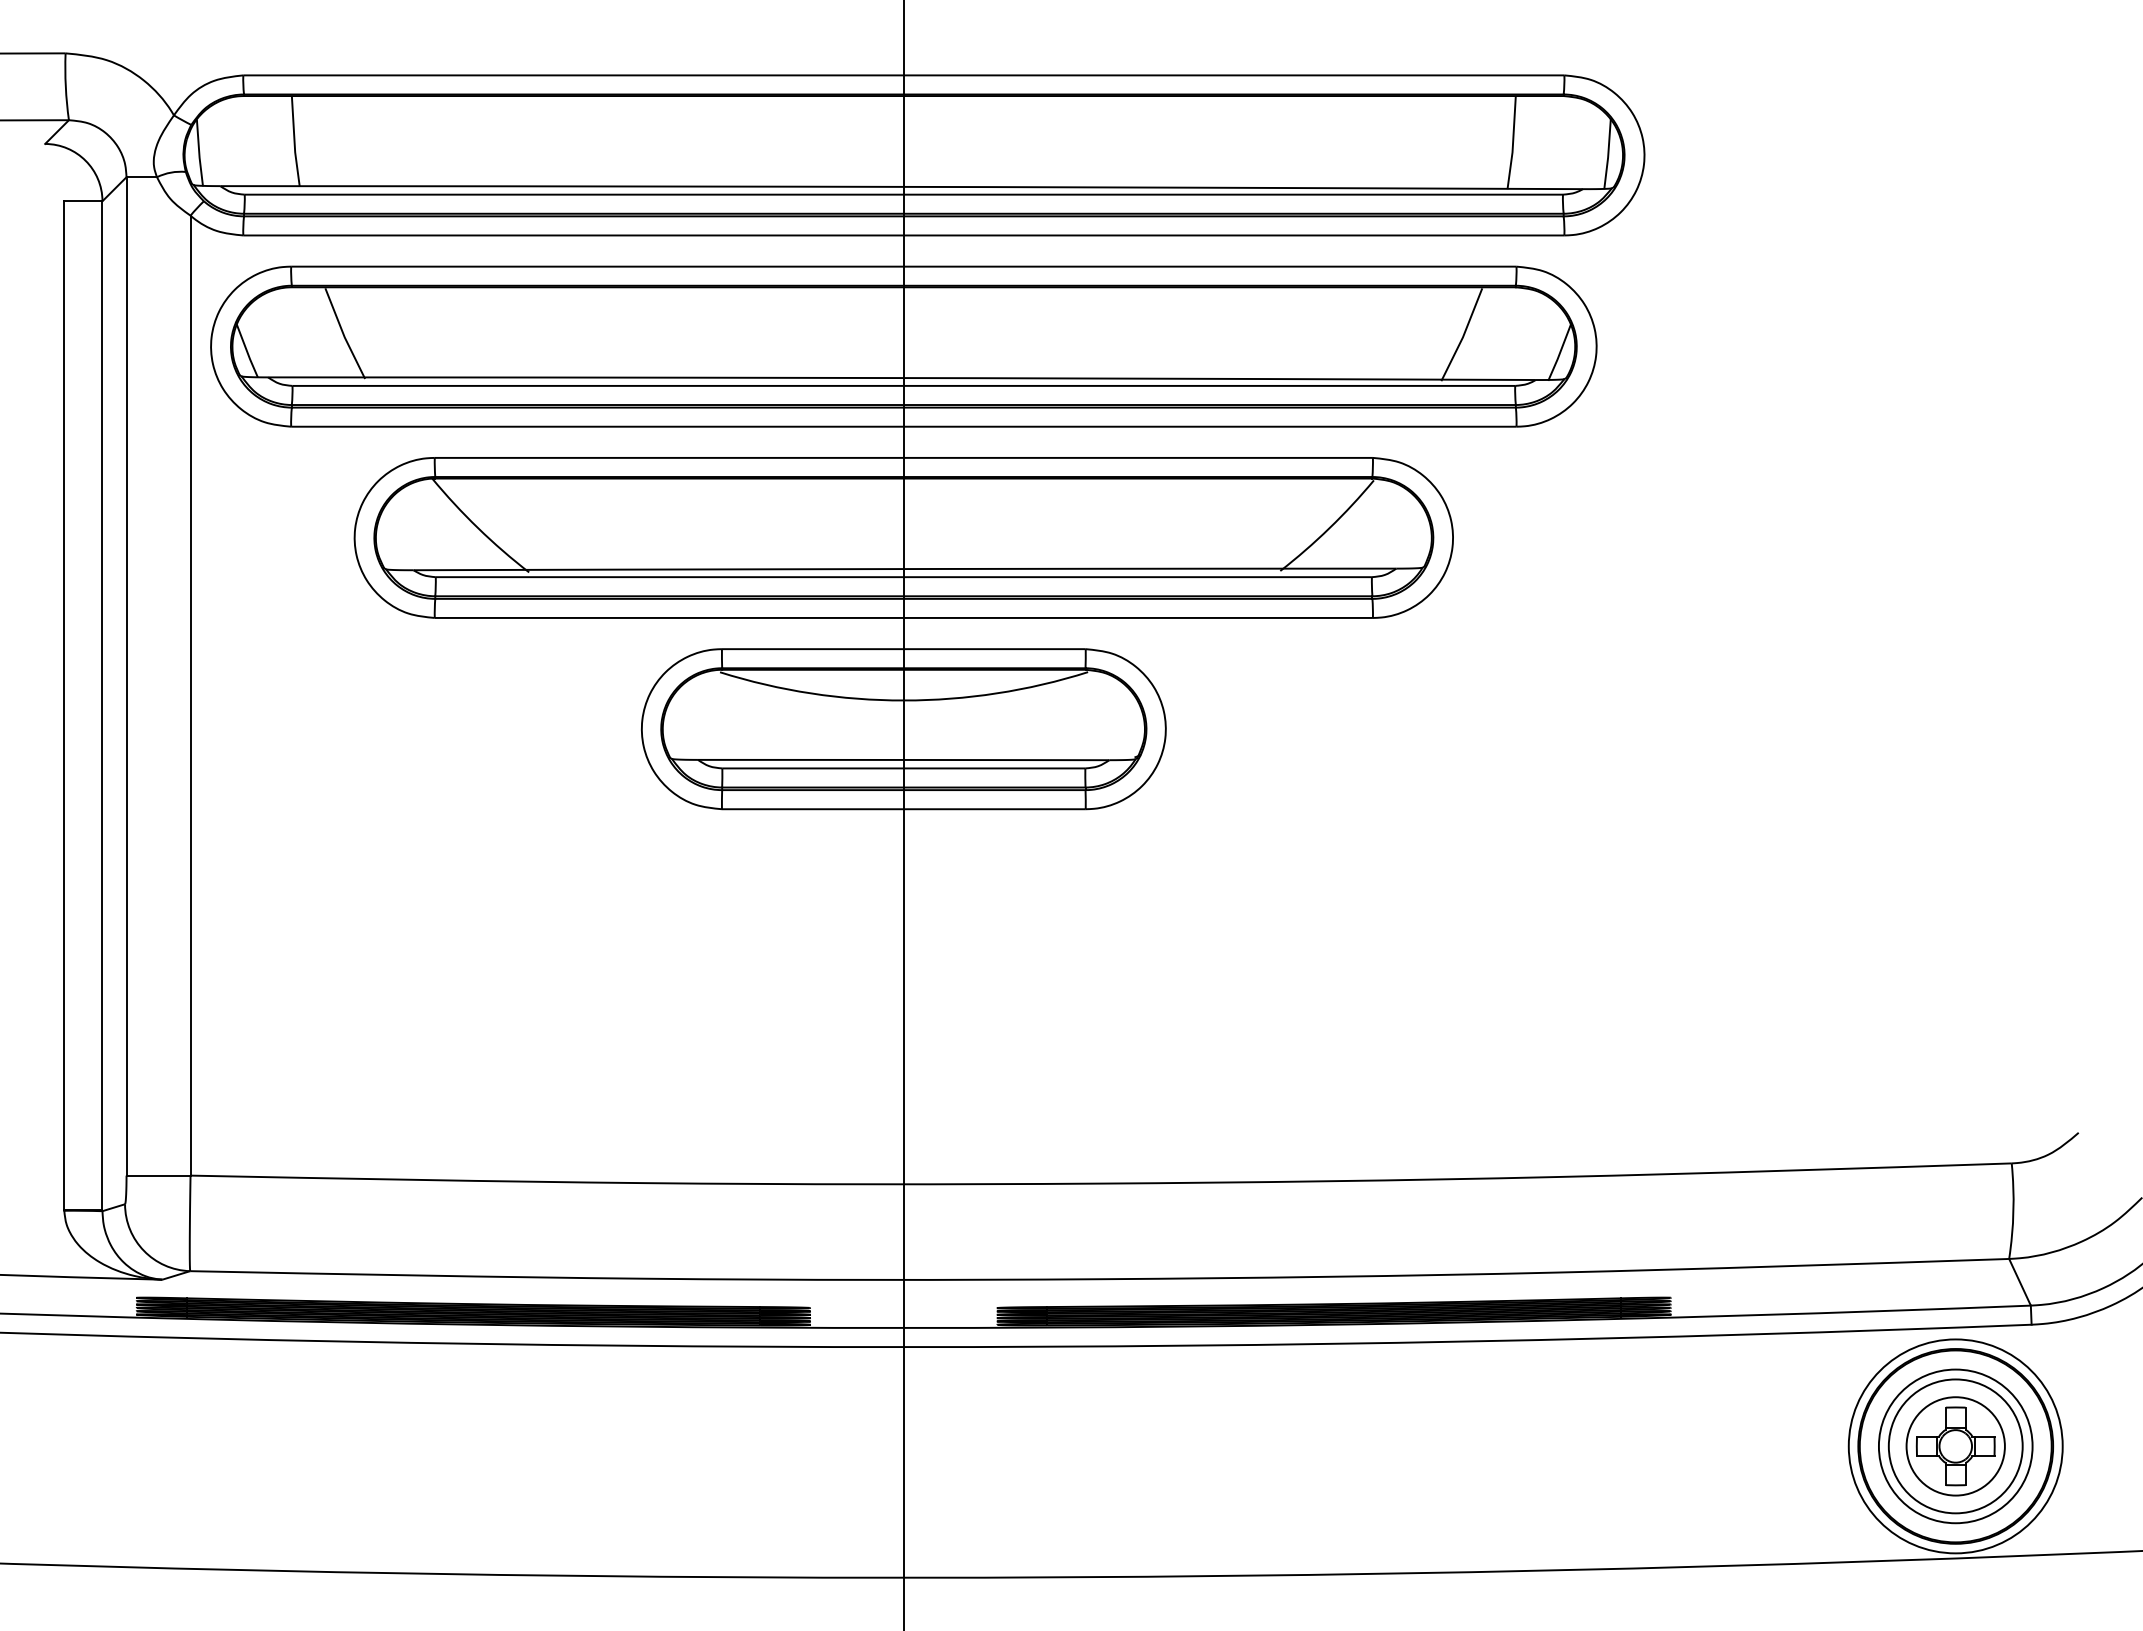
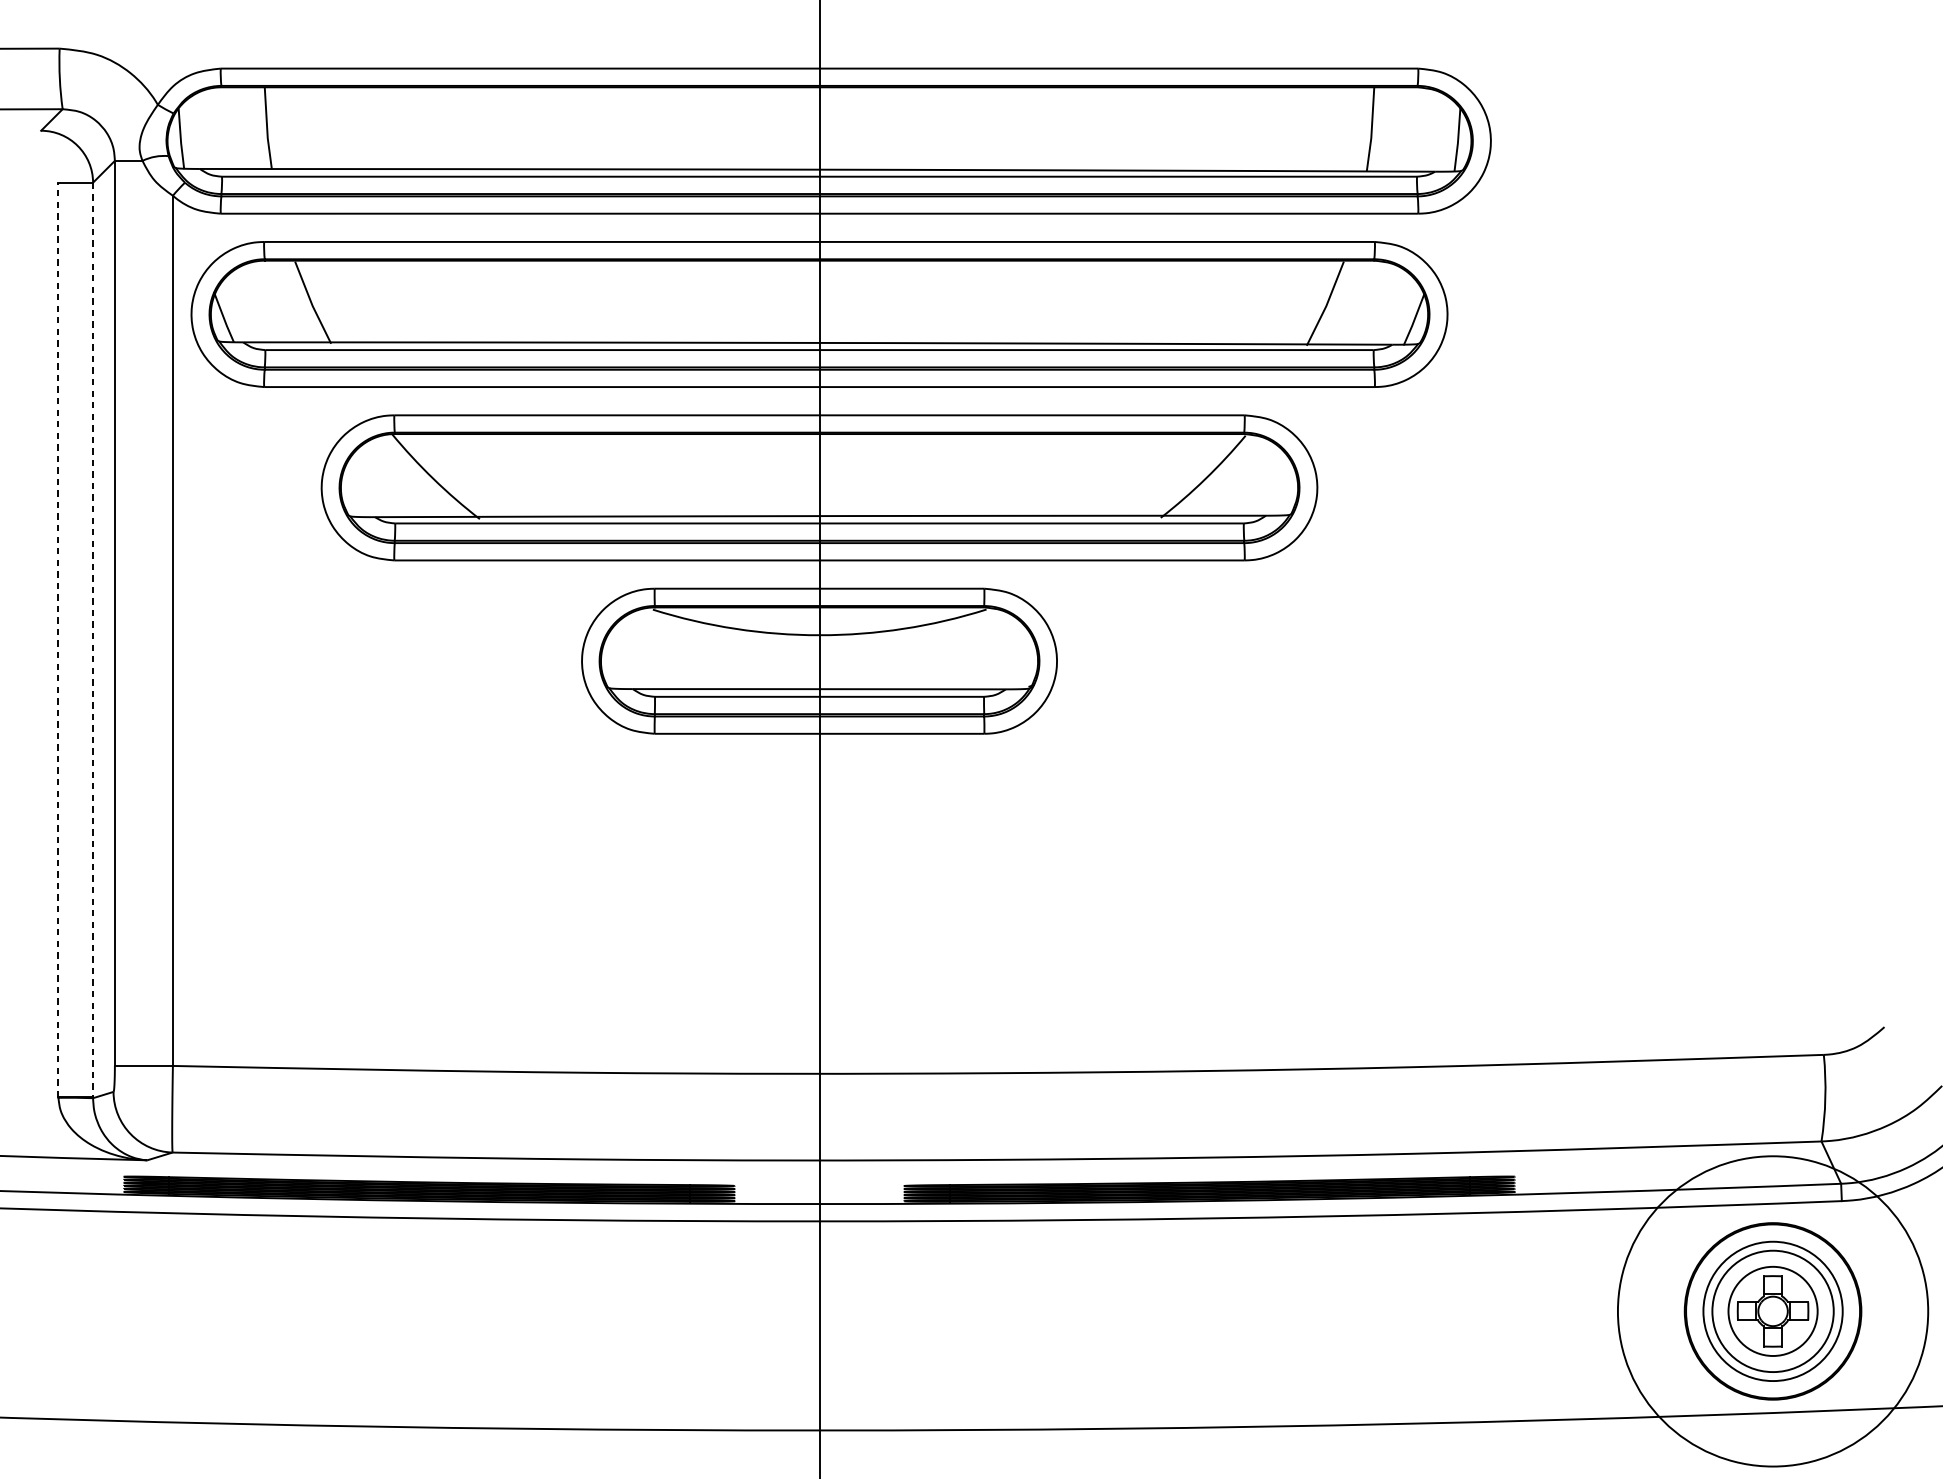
line: (64, 705) -> (58, 639), solid -> dashed
line: (102, 706) -> (93, 640), solid -> dashed
circle: (1955, 1446) -> (1772, 1311), size x1.6

